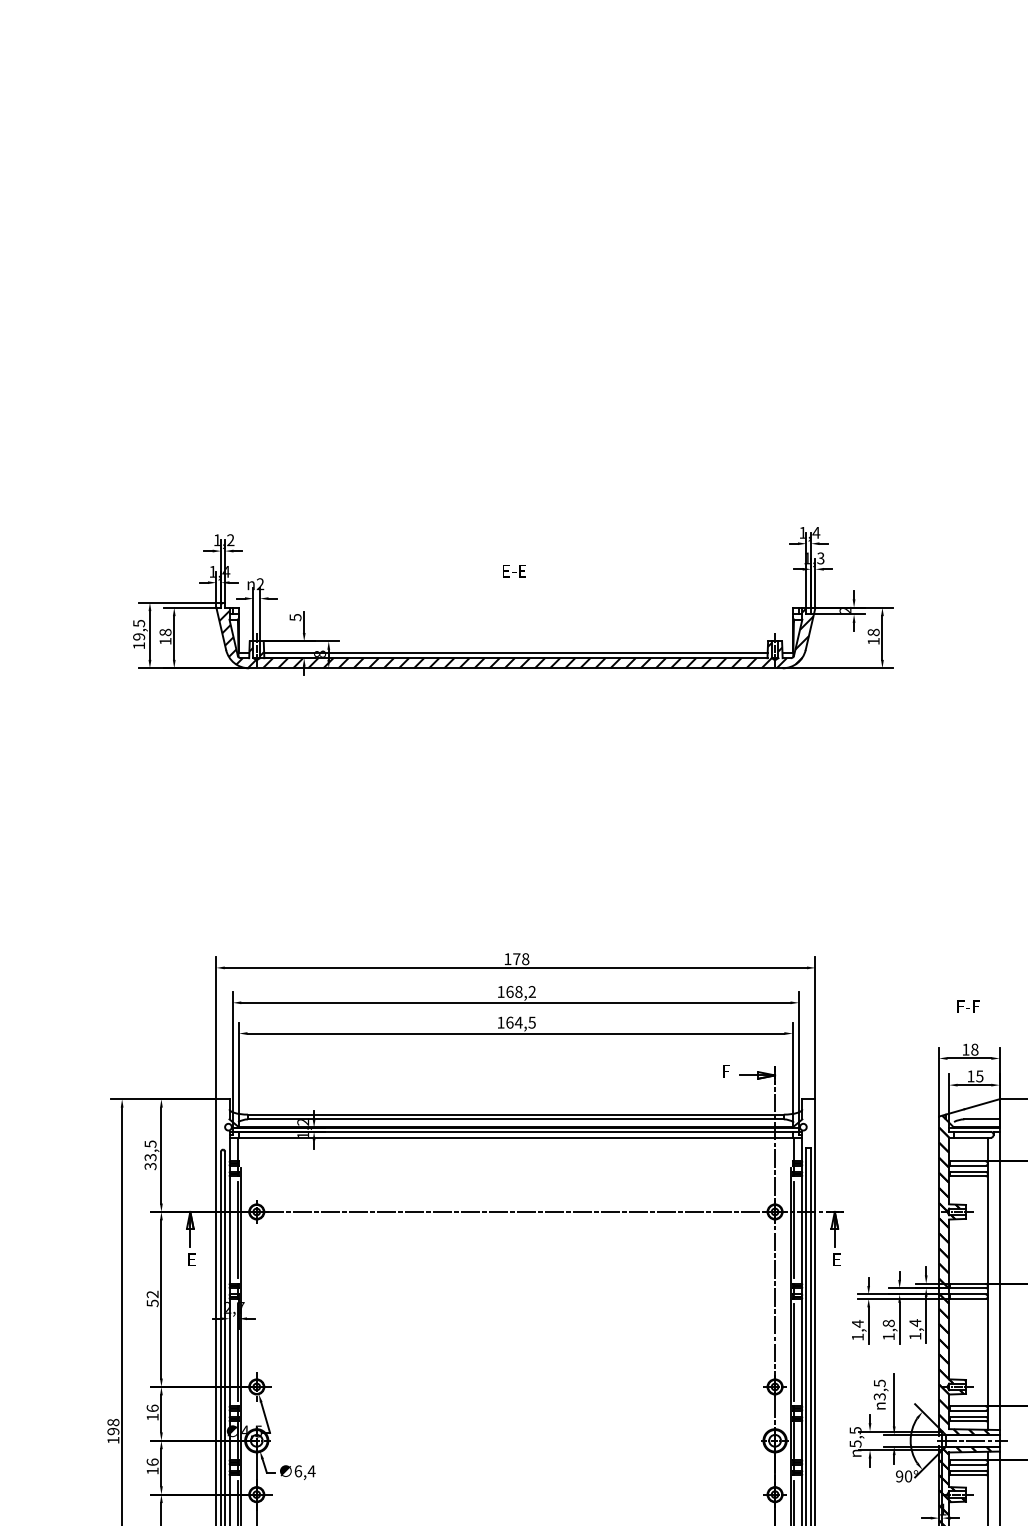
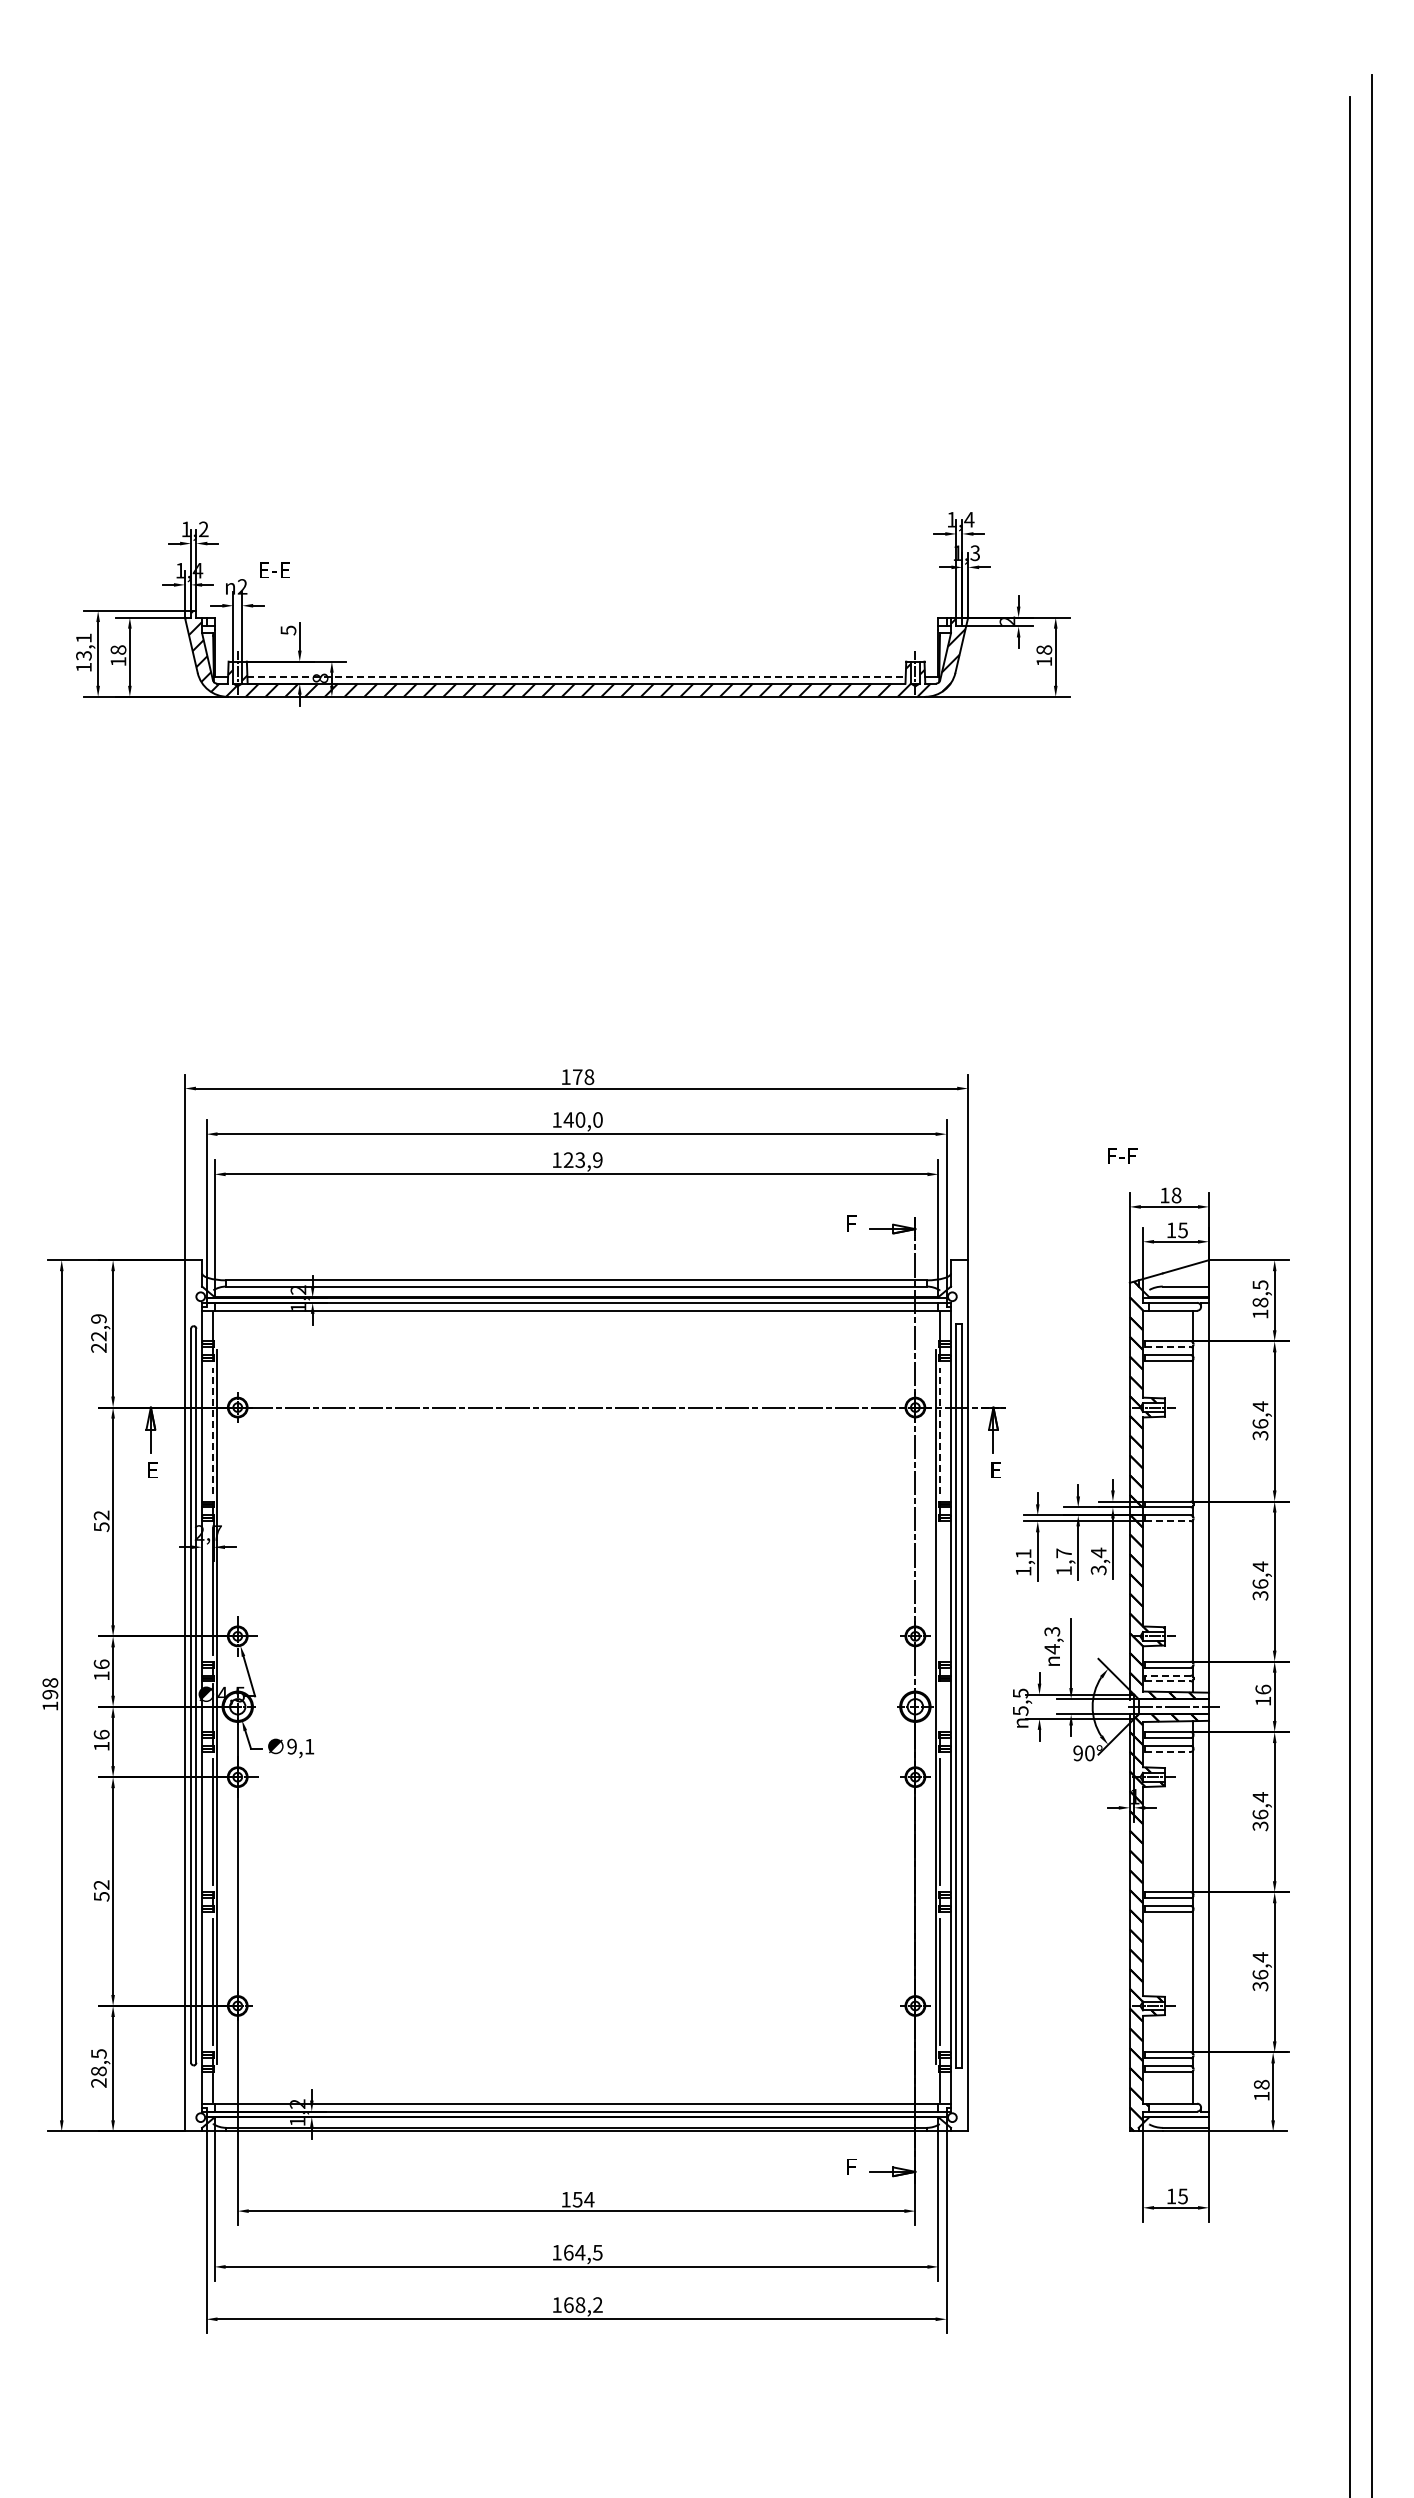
text: (514, 570) -> (274, 569), moved
text: (138, 629) -> (83, 646), 19,5 -> 13,1
line: (516, 653) -> (577, 677), solid -> dashed
text: (520, 991) -> (582, 1119), 168,2 -> 140,0
text: (968, 1006) -> (1122, 1155), moved
text: (520, 1022) -> (582, 1160), 164,5 -> 123,9
text: (150, 1155) -> (98, 1333), 33,5 -> 22,9
line: (968, 1165) -> (1168, 1347), solid -> dashed
line: (237, 1229) -> (212, 1430), solid -> dashed
line: (794, 1229) -> (940, 1430), solid -> dashed
line: (968, 1299) -> (1168, 1521), solid -> dashed
text: (857, 1323) -> (1023, 1553), 1,4 -> 1,1
text: (888, 1323) -> (1063, 1553), 1,8 -> 1,7
text: (915, 1336) -> (1098, 1570), 1,4 -> 3,4
line: (794, 1352) -> (940, 1591), removed
text: (879, 1390) -> (1052, 1640), 3,5 -> 4,3
line: (967, 1416) -> (1167, 1675), solid -> dashed
line: (968, 1421) -> (1168, 1681), solid -> dashed
line: (794, 1440) -> (940, 1706), removed
text: (304, 1471) -> (300, 1746), 6,4 -> 9,1
line: (968, 1475) -> (1168, 1751), solid -> dashed

